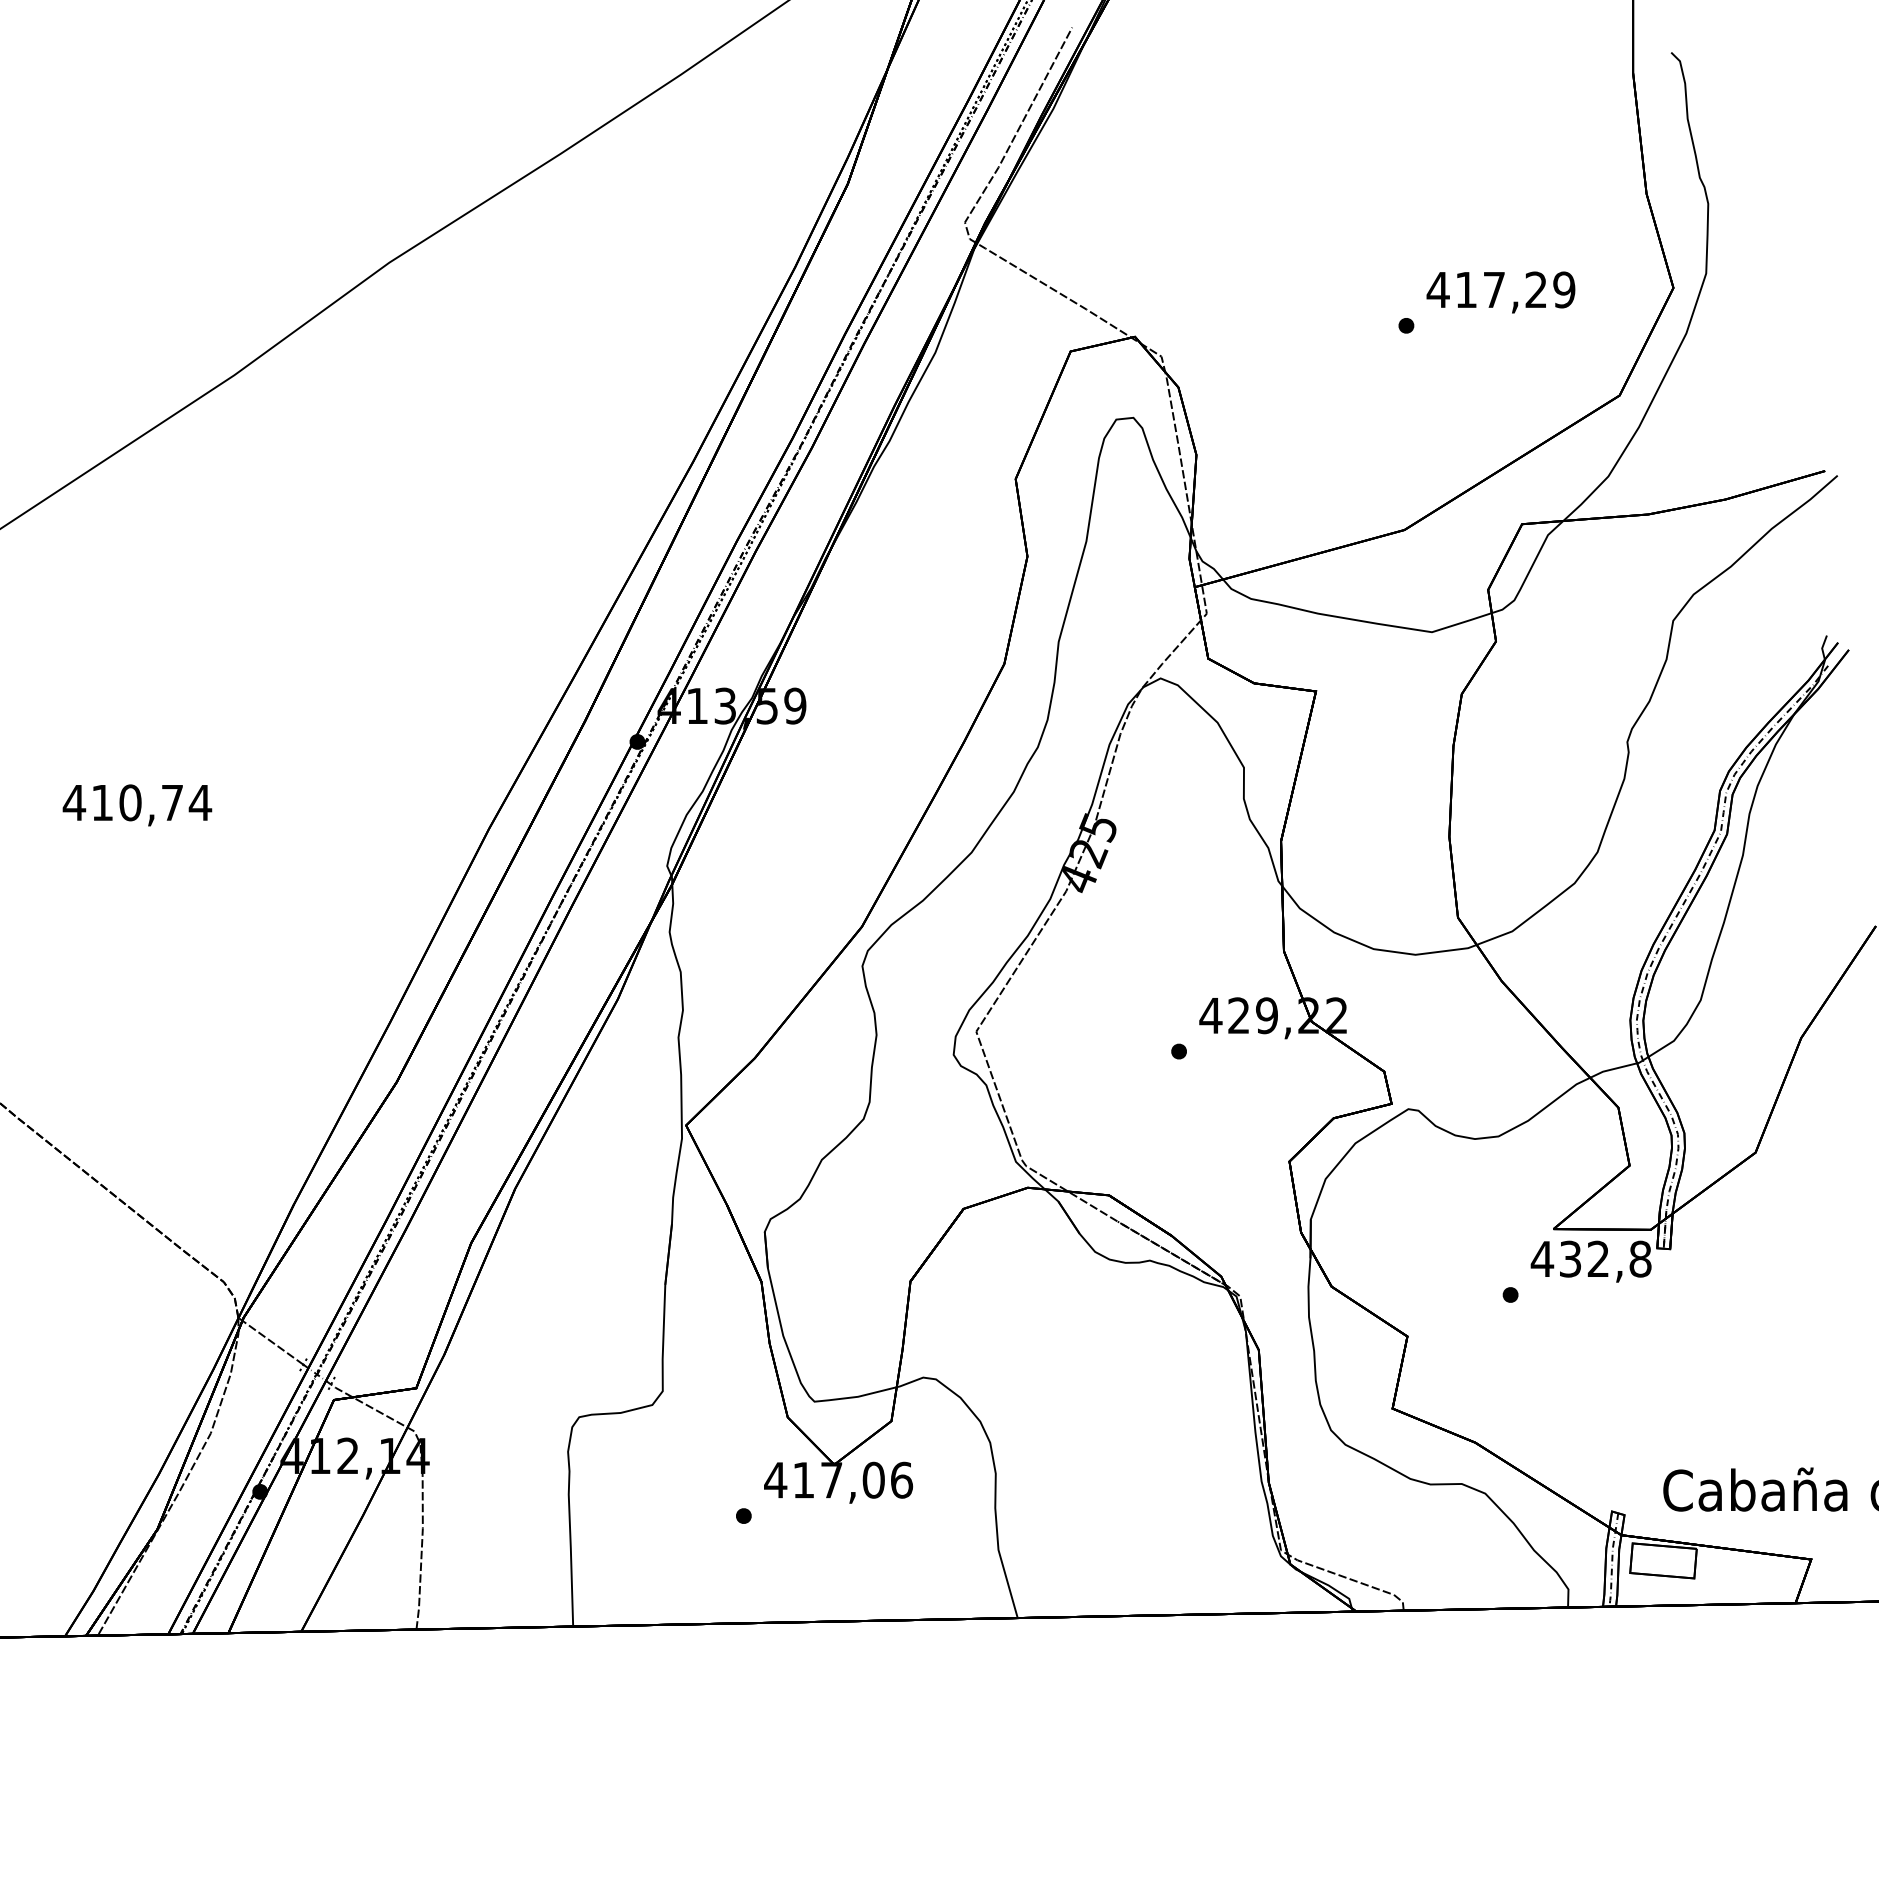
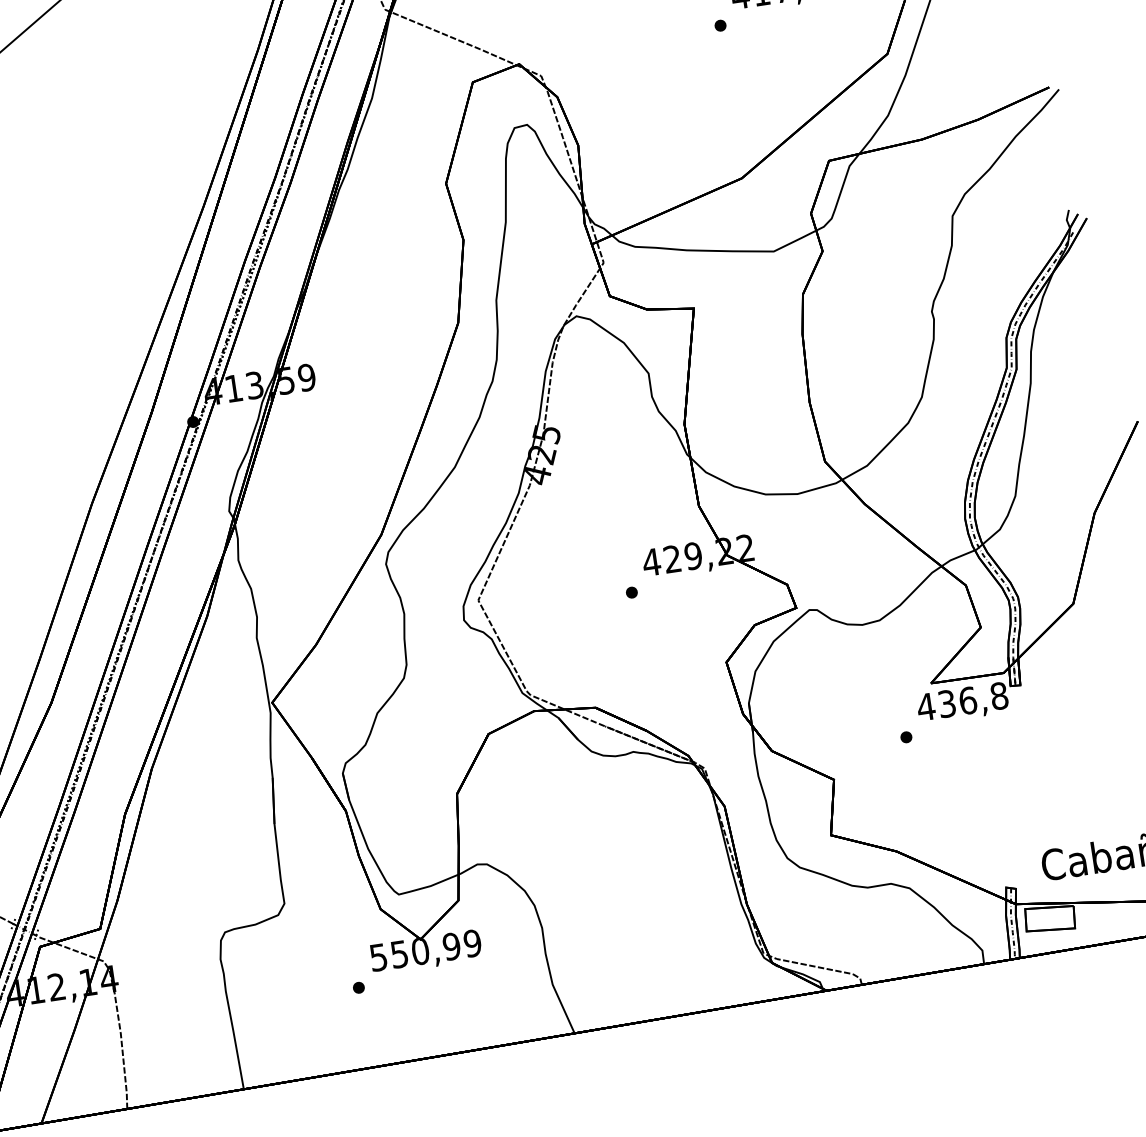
text: (1598, 1258) -> (967, 700), 432,8 -> 436,8
text: (838, 1479) -> (425, 949), 417,06 -> 550,99

